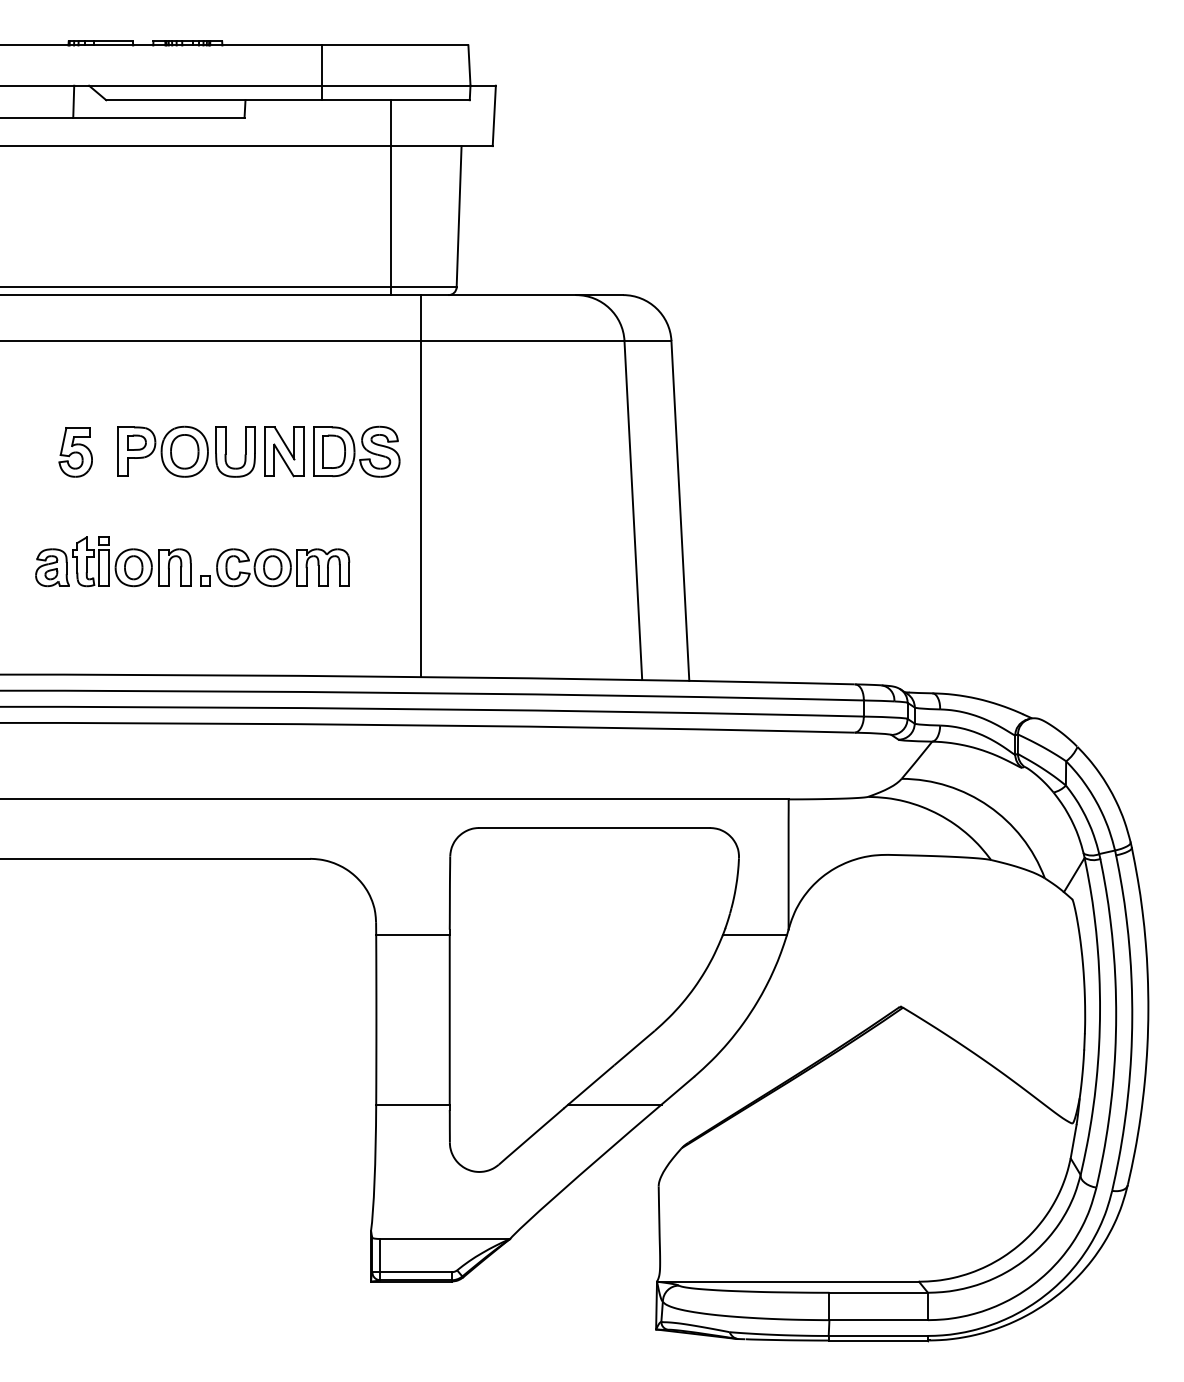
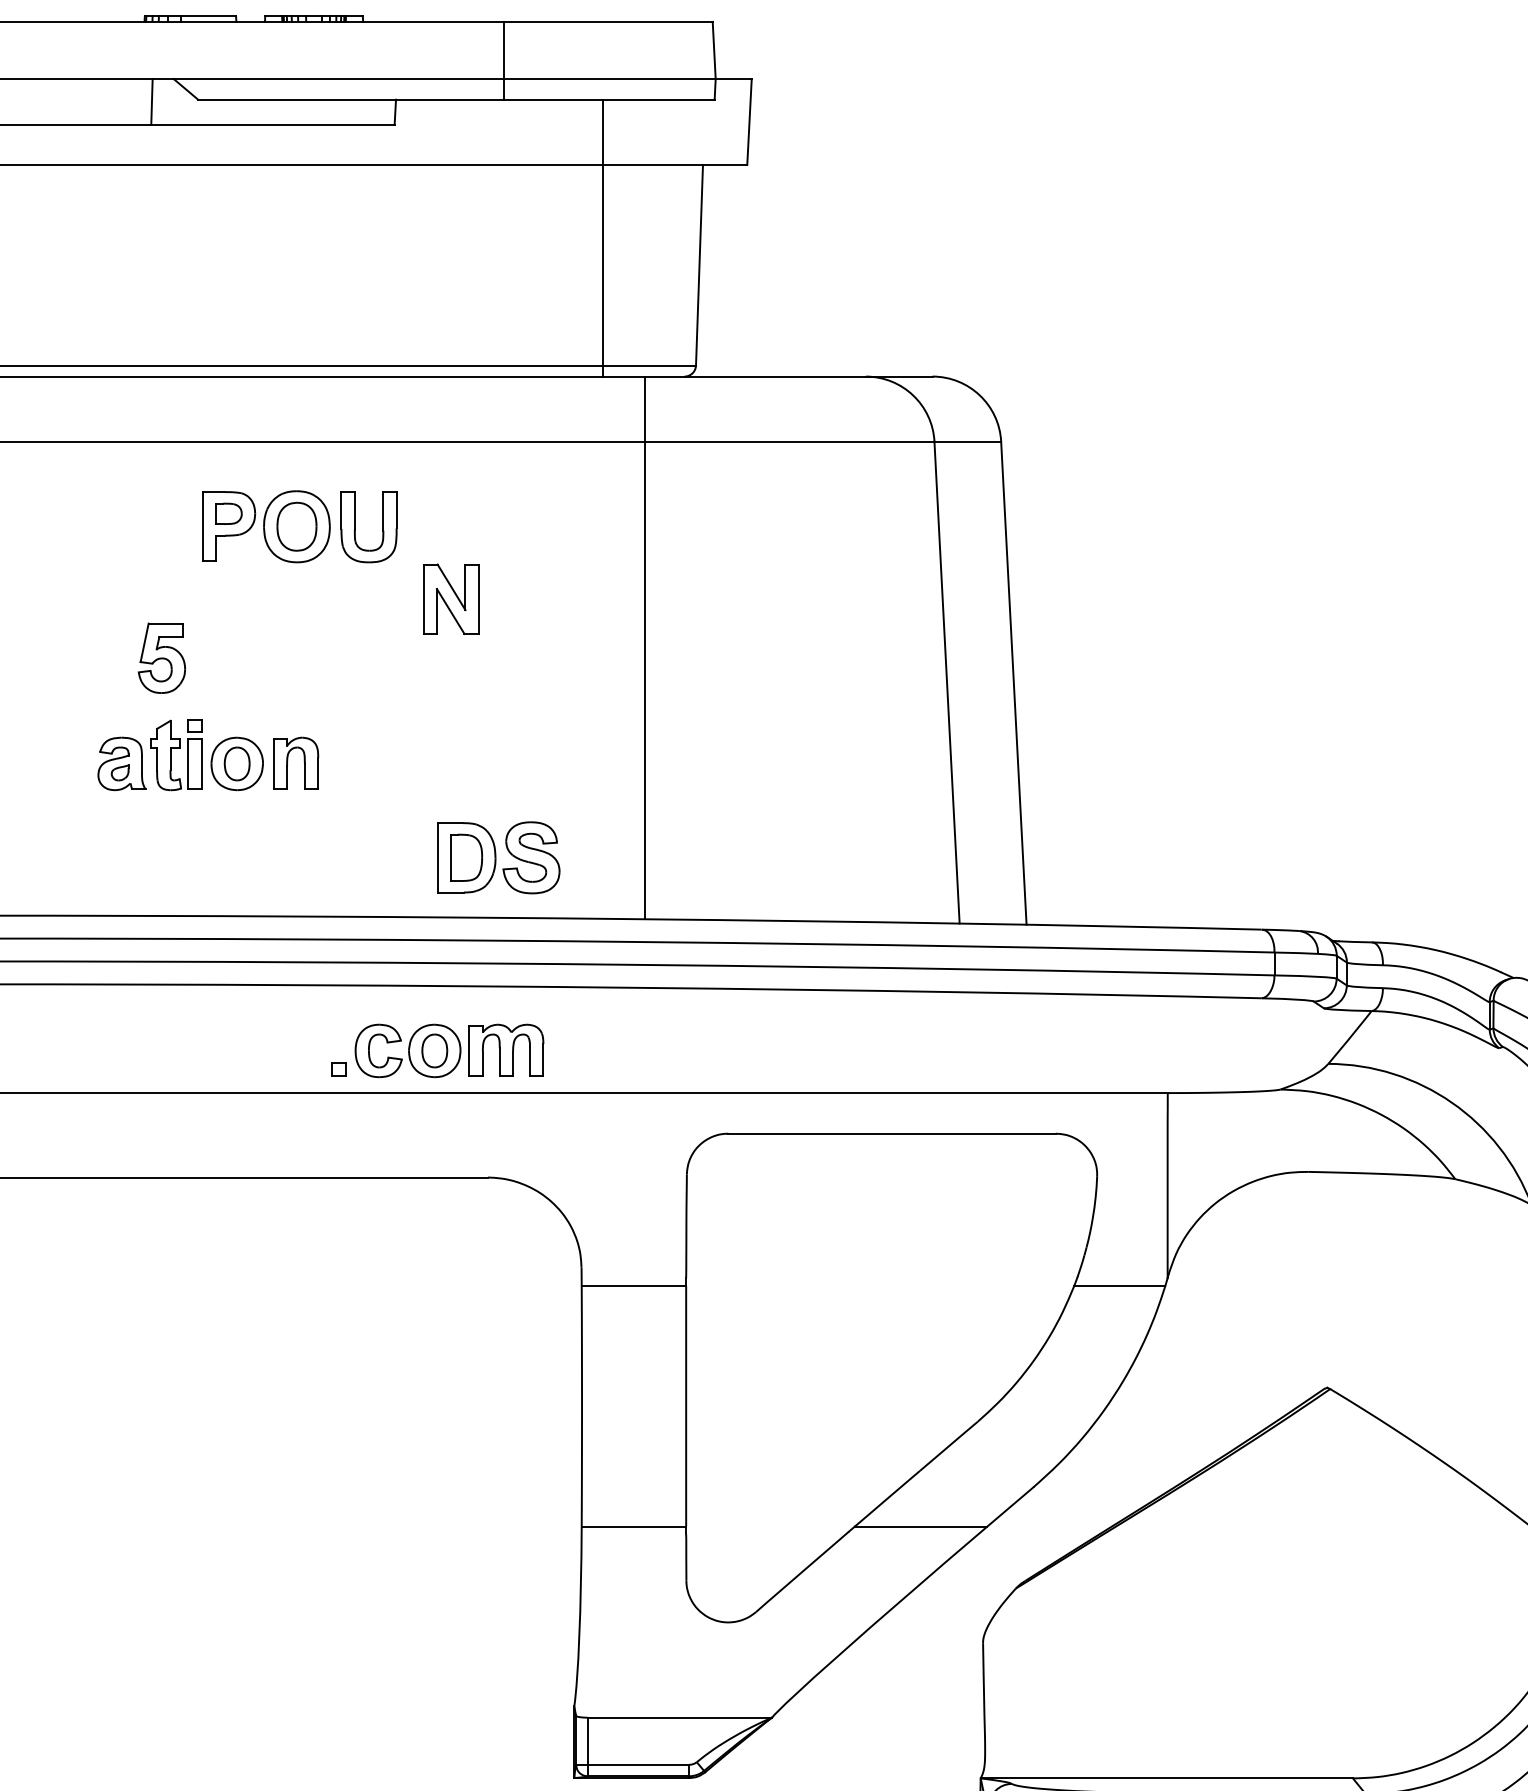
part: (186, 451) -> (299, 526), moved
part: (356, 451) -> (498, 857), moved
part: (75, 452) -> (161, 658), moved
part: (275, 567) -> (438, 1050), moved

